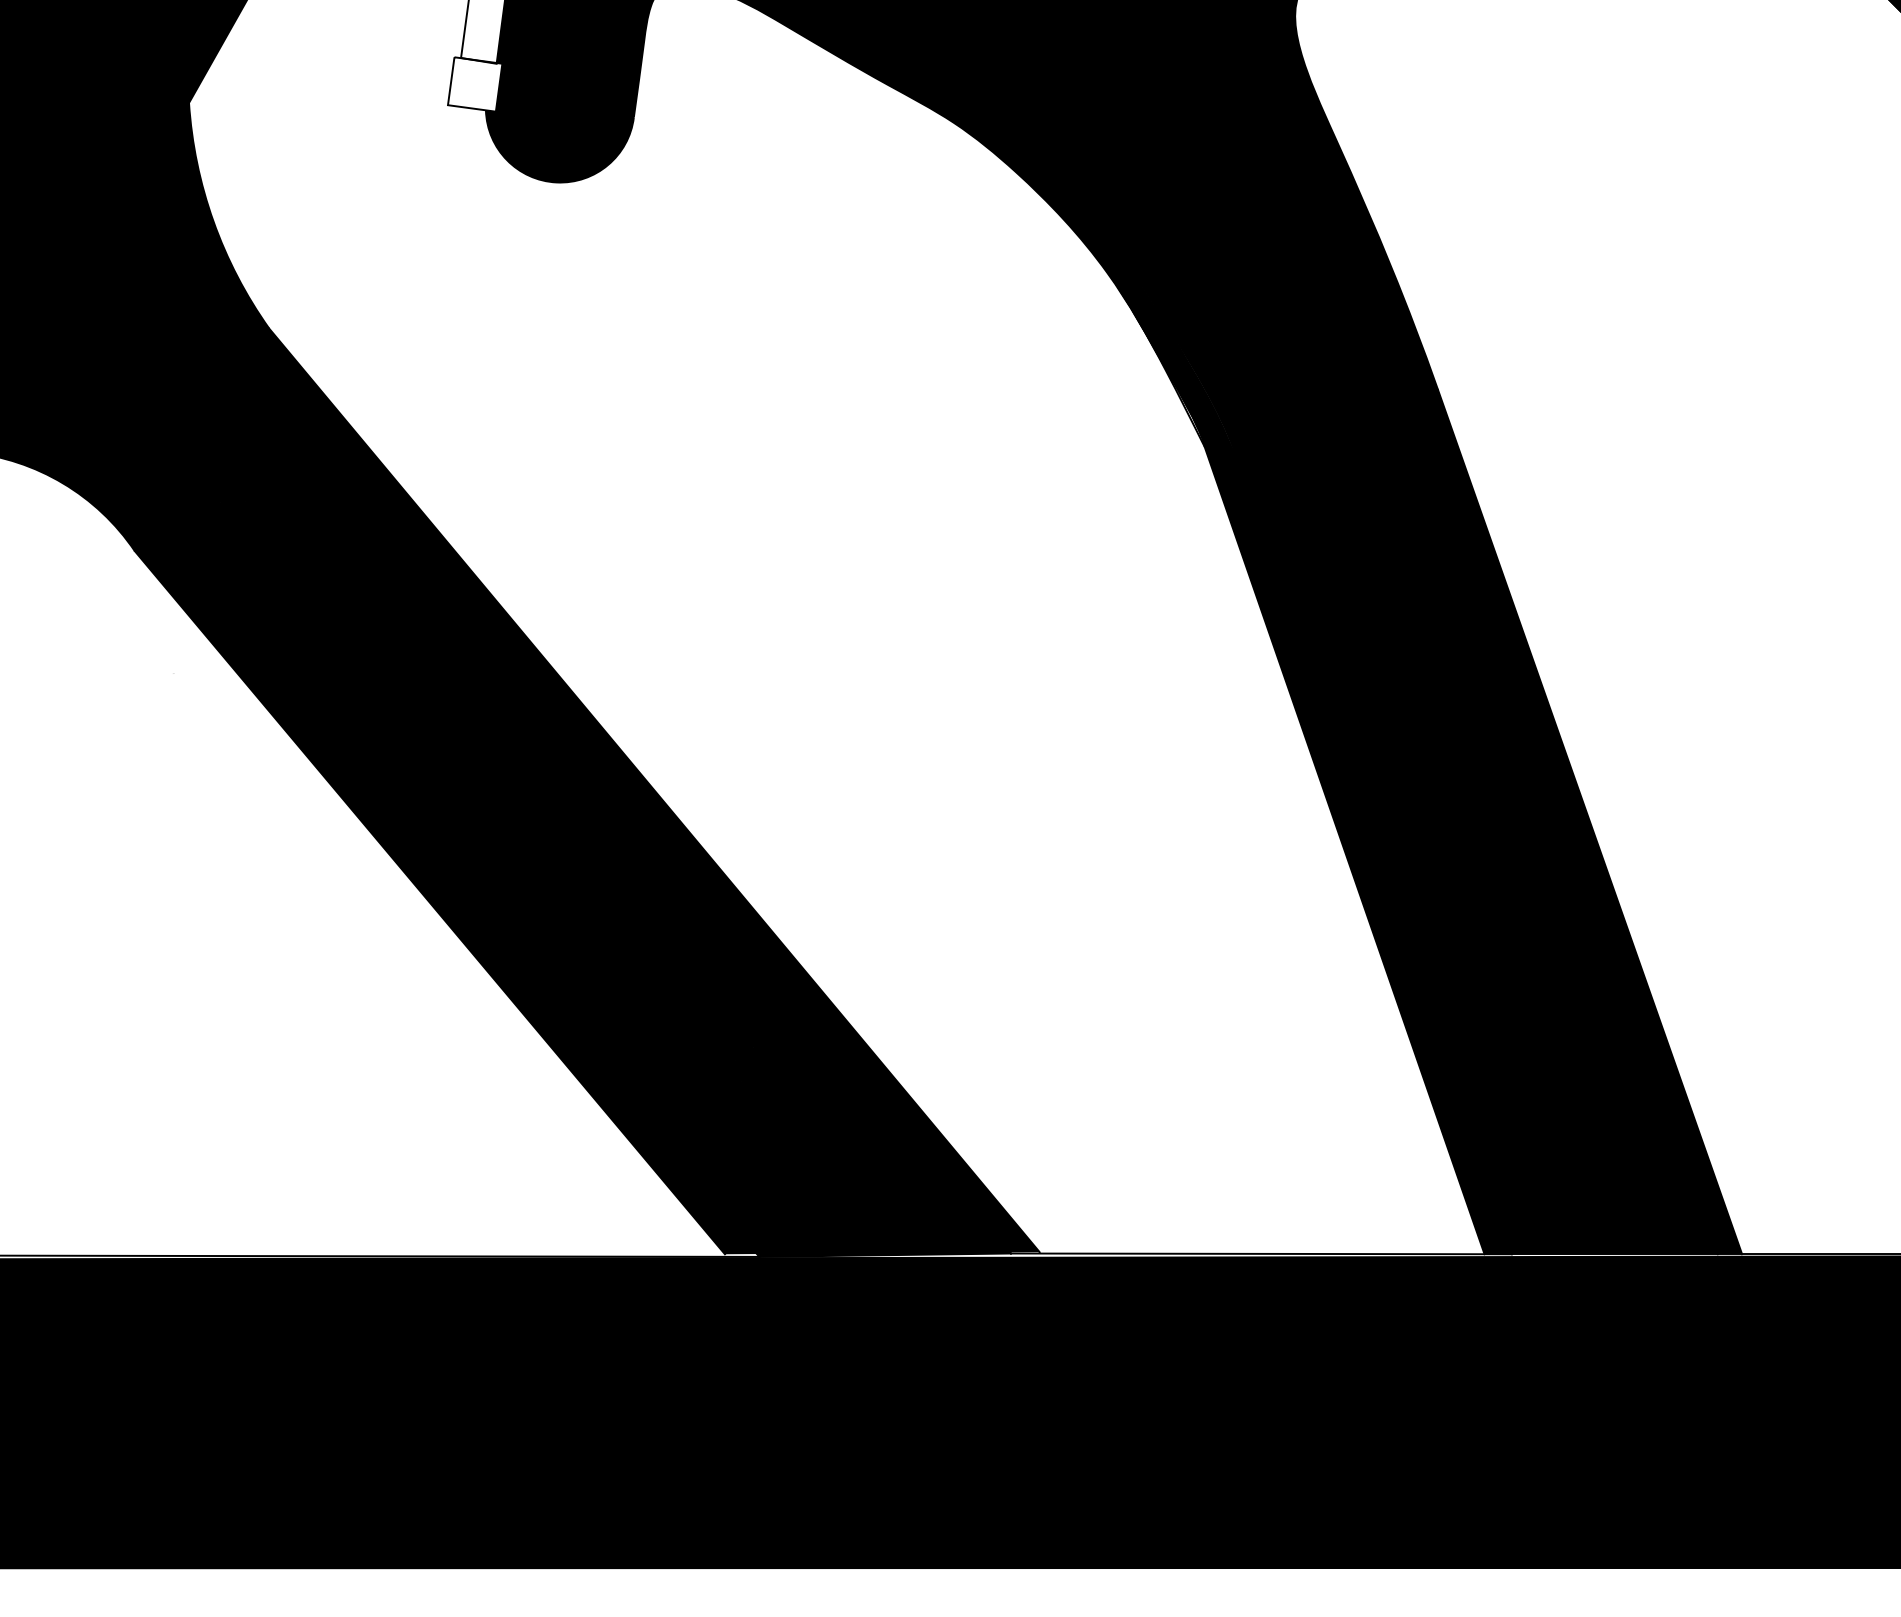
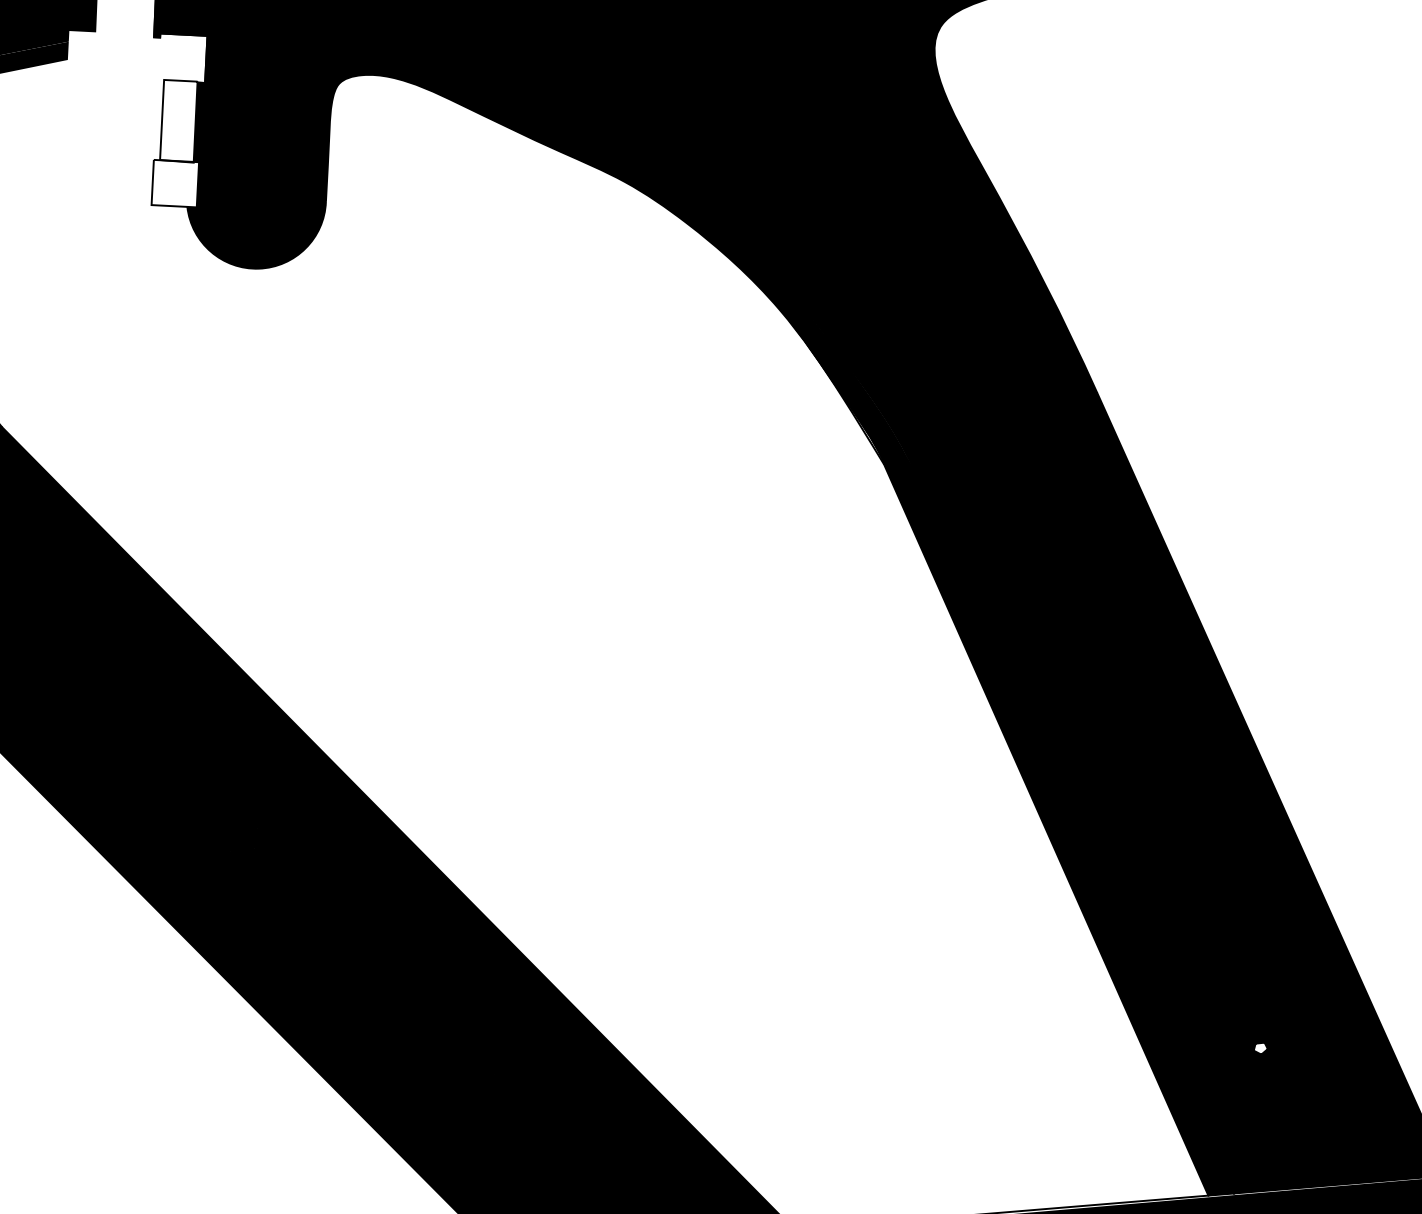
fill: (1552, 1102) -> (1259, 1048), removed

